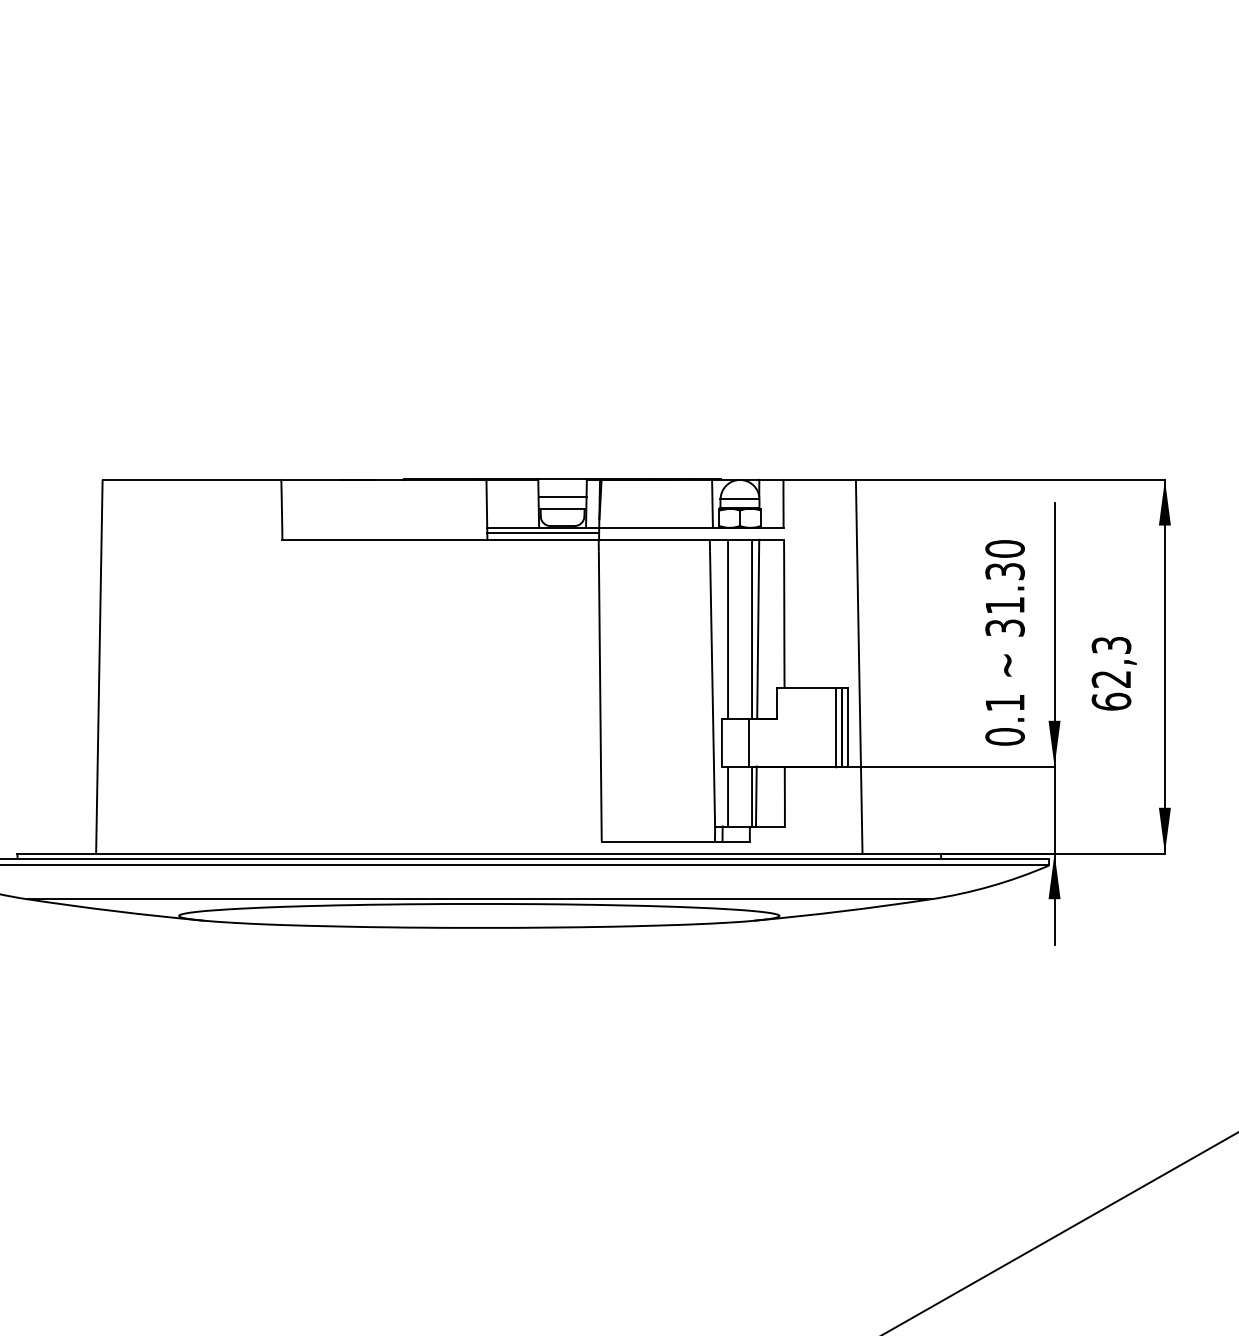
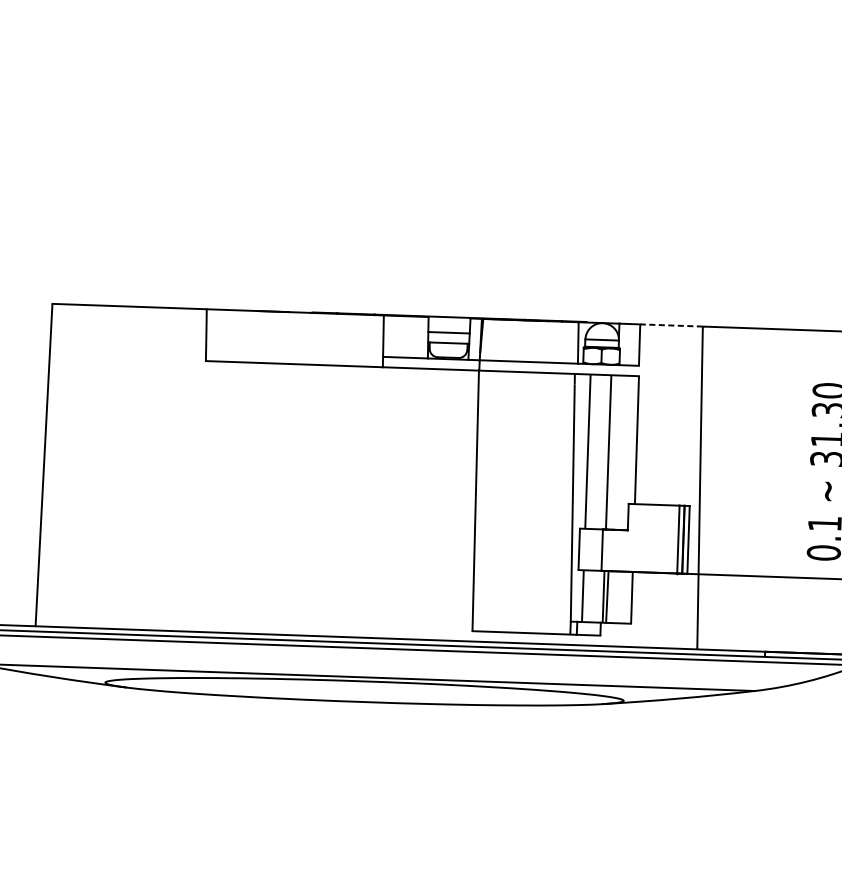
line: (819, 479) -> (671, 325), solid -> dashed
line: (543, 532) -> (431, 362), removed
line: (758, 628) -> (614, 451), removed

